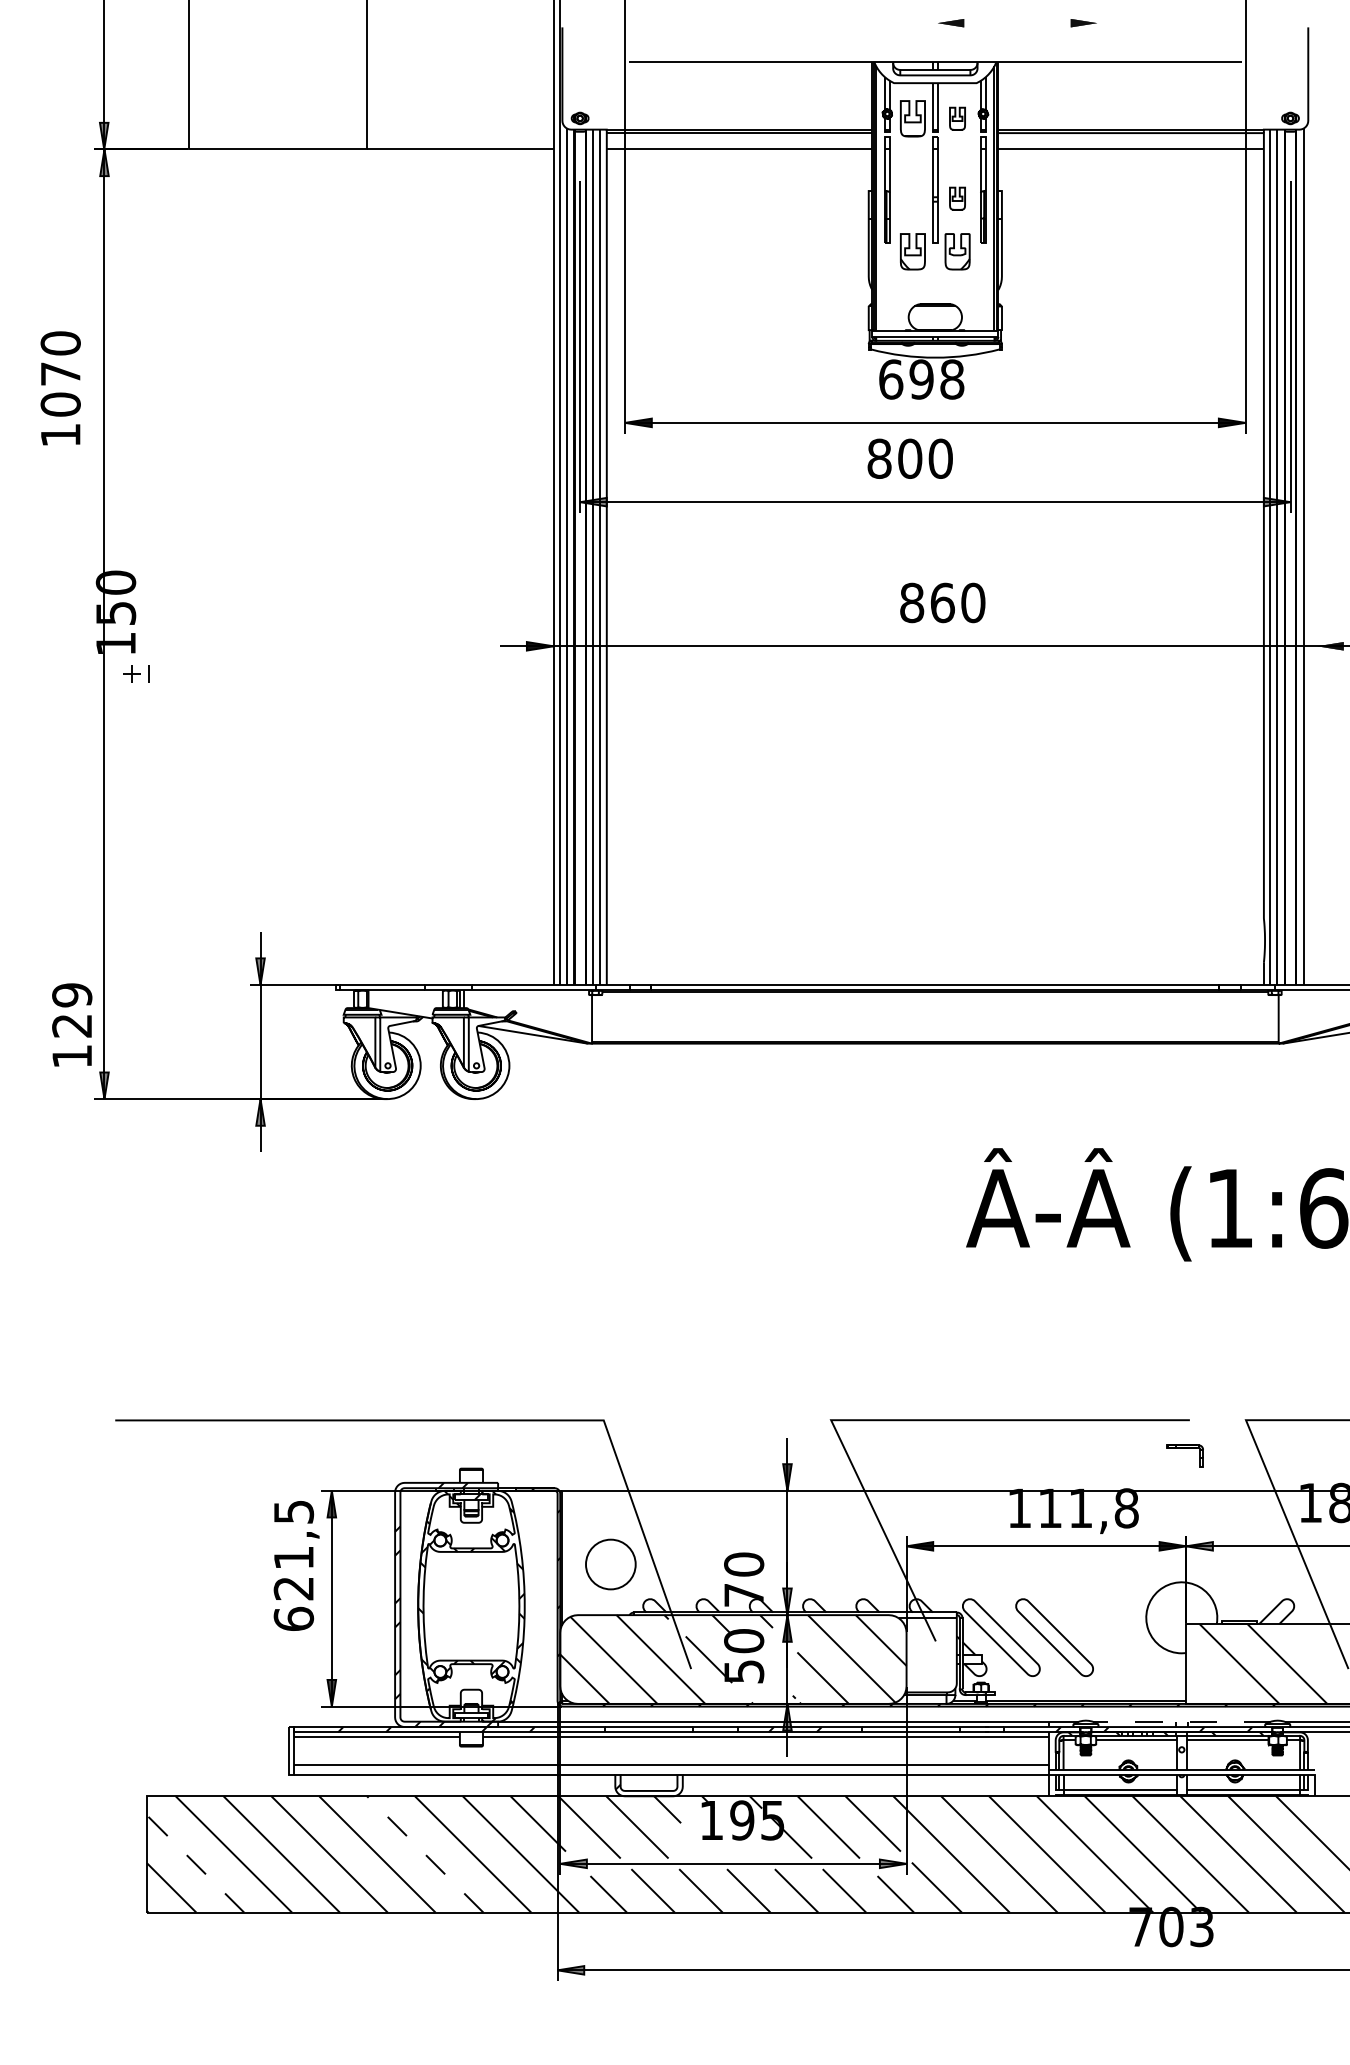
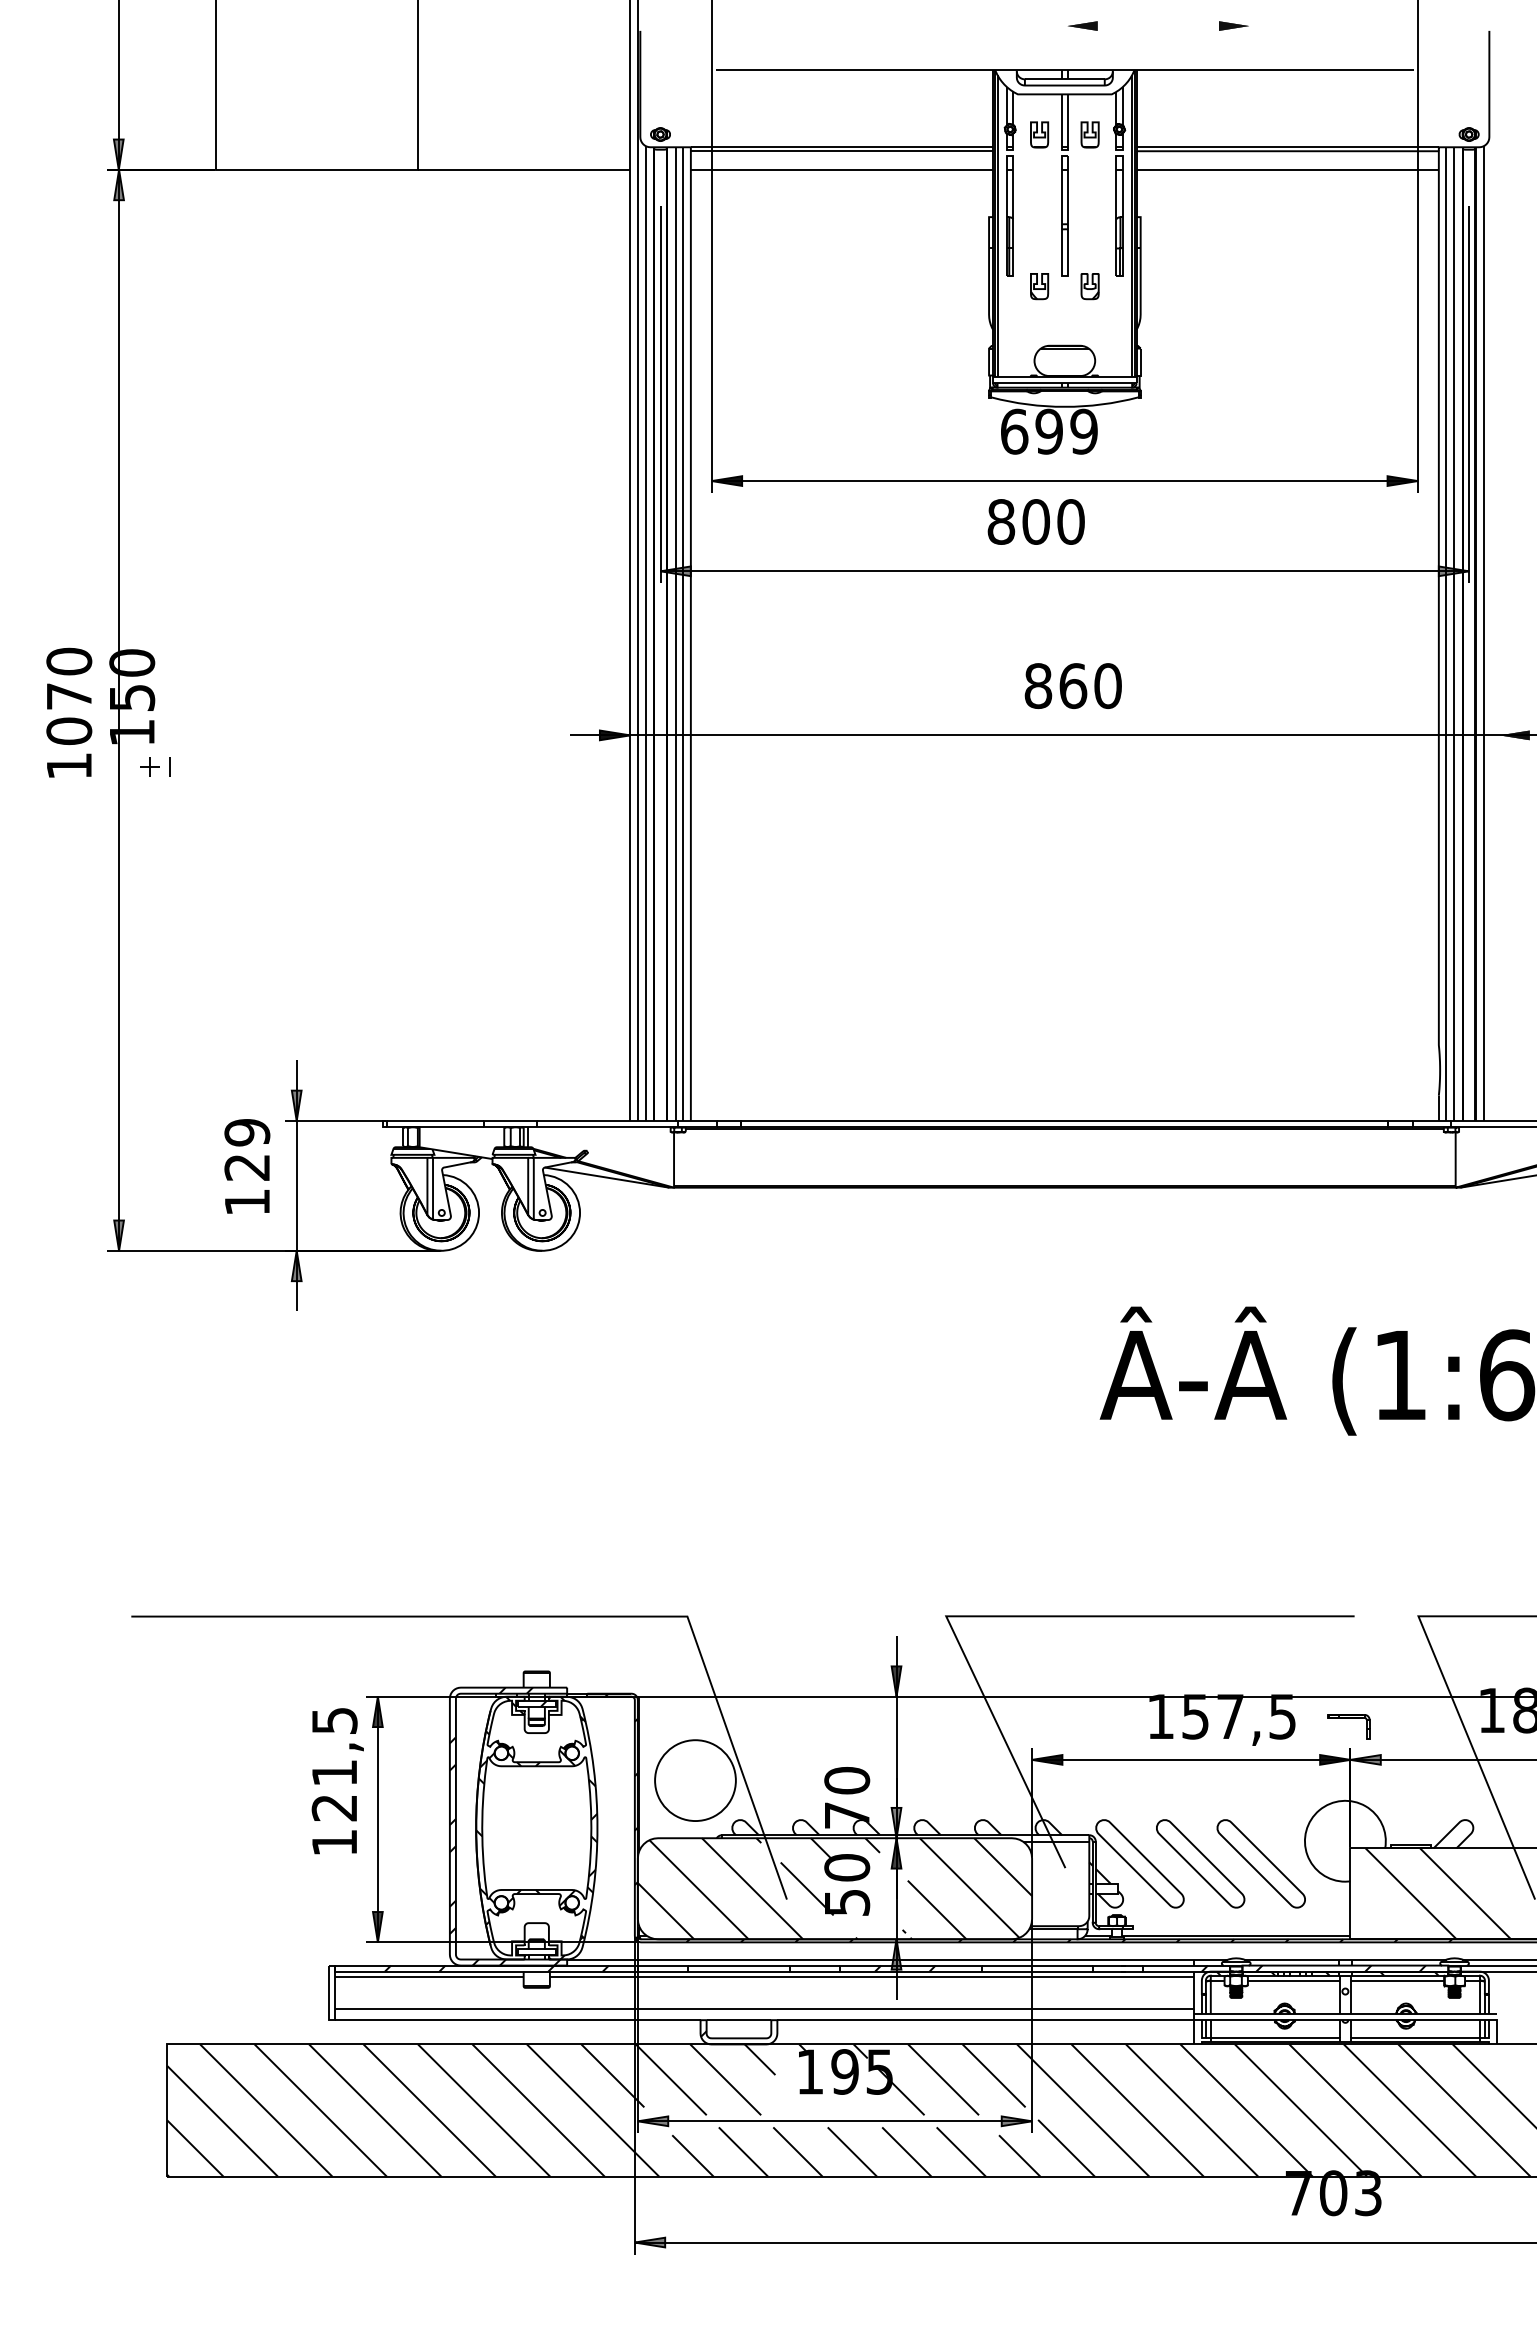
part: (913, 118) -> (1039, 134), size x0.62
part: (956, 198) -> (1089, 225), removed
part: (913, 251) -> (1039, 286), size x0.62
part: (956, 251) -> (1089, 286), size x0.62
text: (951, 379) -> (1083, 431), 698 -> 699
text: (60, 388) -> (69, 712), moved
text: (72, 1025) -> (247, 1166), moved
part: (1184, 1448) -> (1348, 1718), moved
text: (1088, 1508) -> (1239, 1716), 111,8 -> 157,5
circle: (610, 1564) -> (695, 1780), size x1.43
text: (293, 1618) -> (334, 1842), 621,5 -> 121,5
part: (1107, 1637) -> (1260, 1863), added
line: (1181, 1721) -> (1344, 1959), dashed -> solid
line: (425, 1854) -> (484, 2110), dashed -> solid
line: (195, 1864) -> (222, 2121), dashed -> solid

